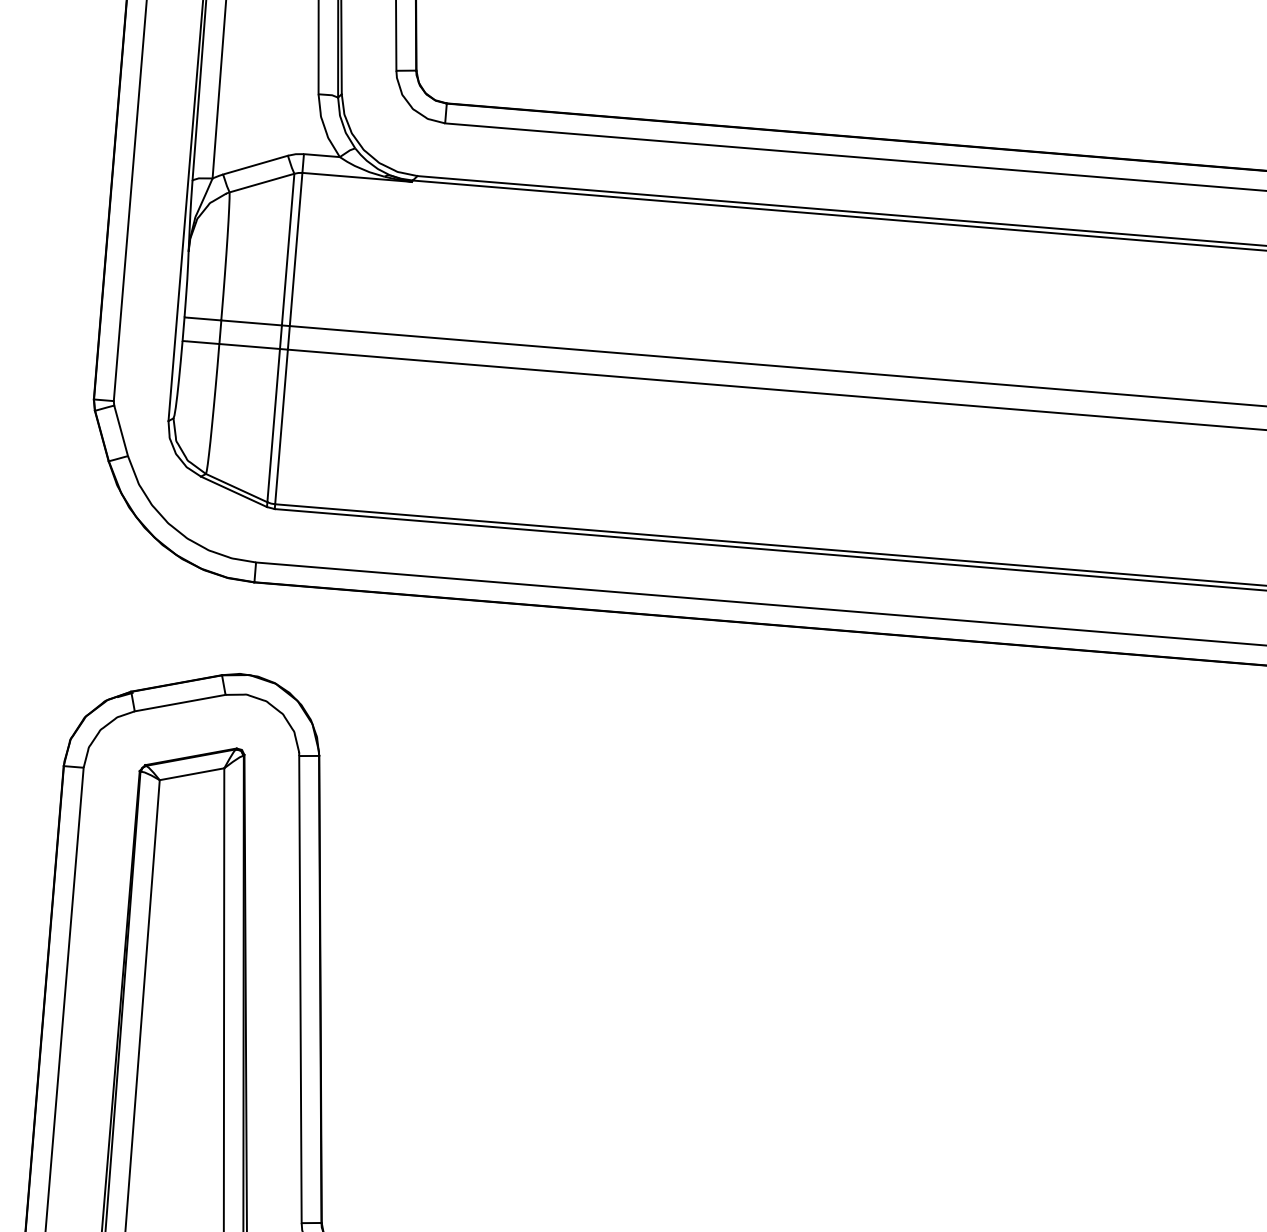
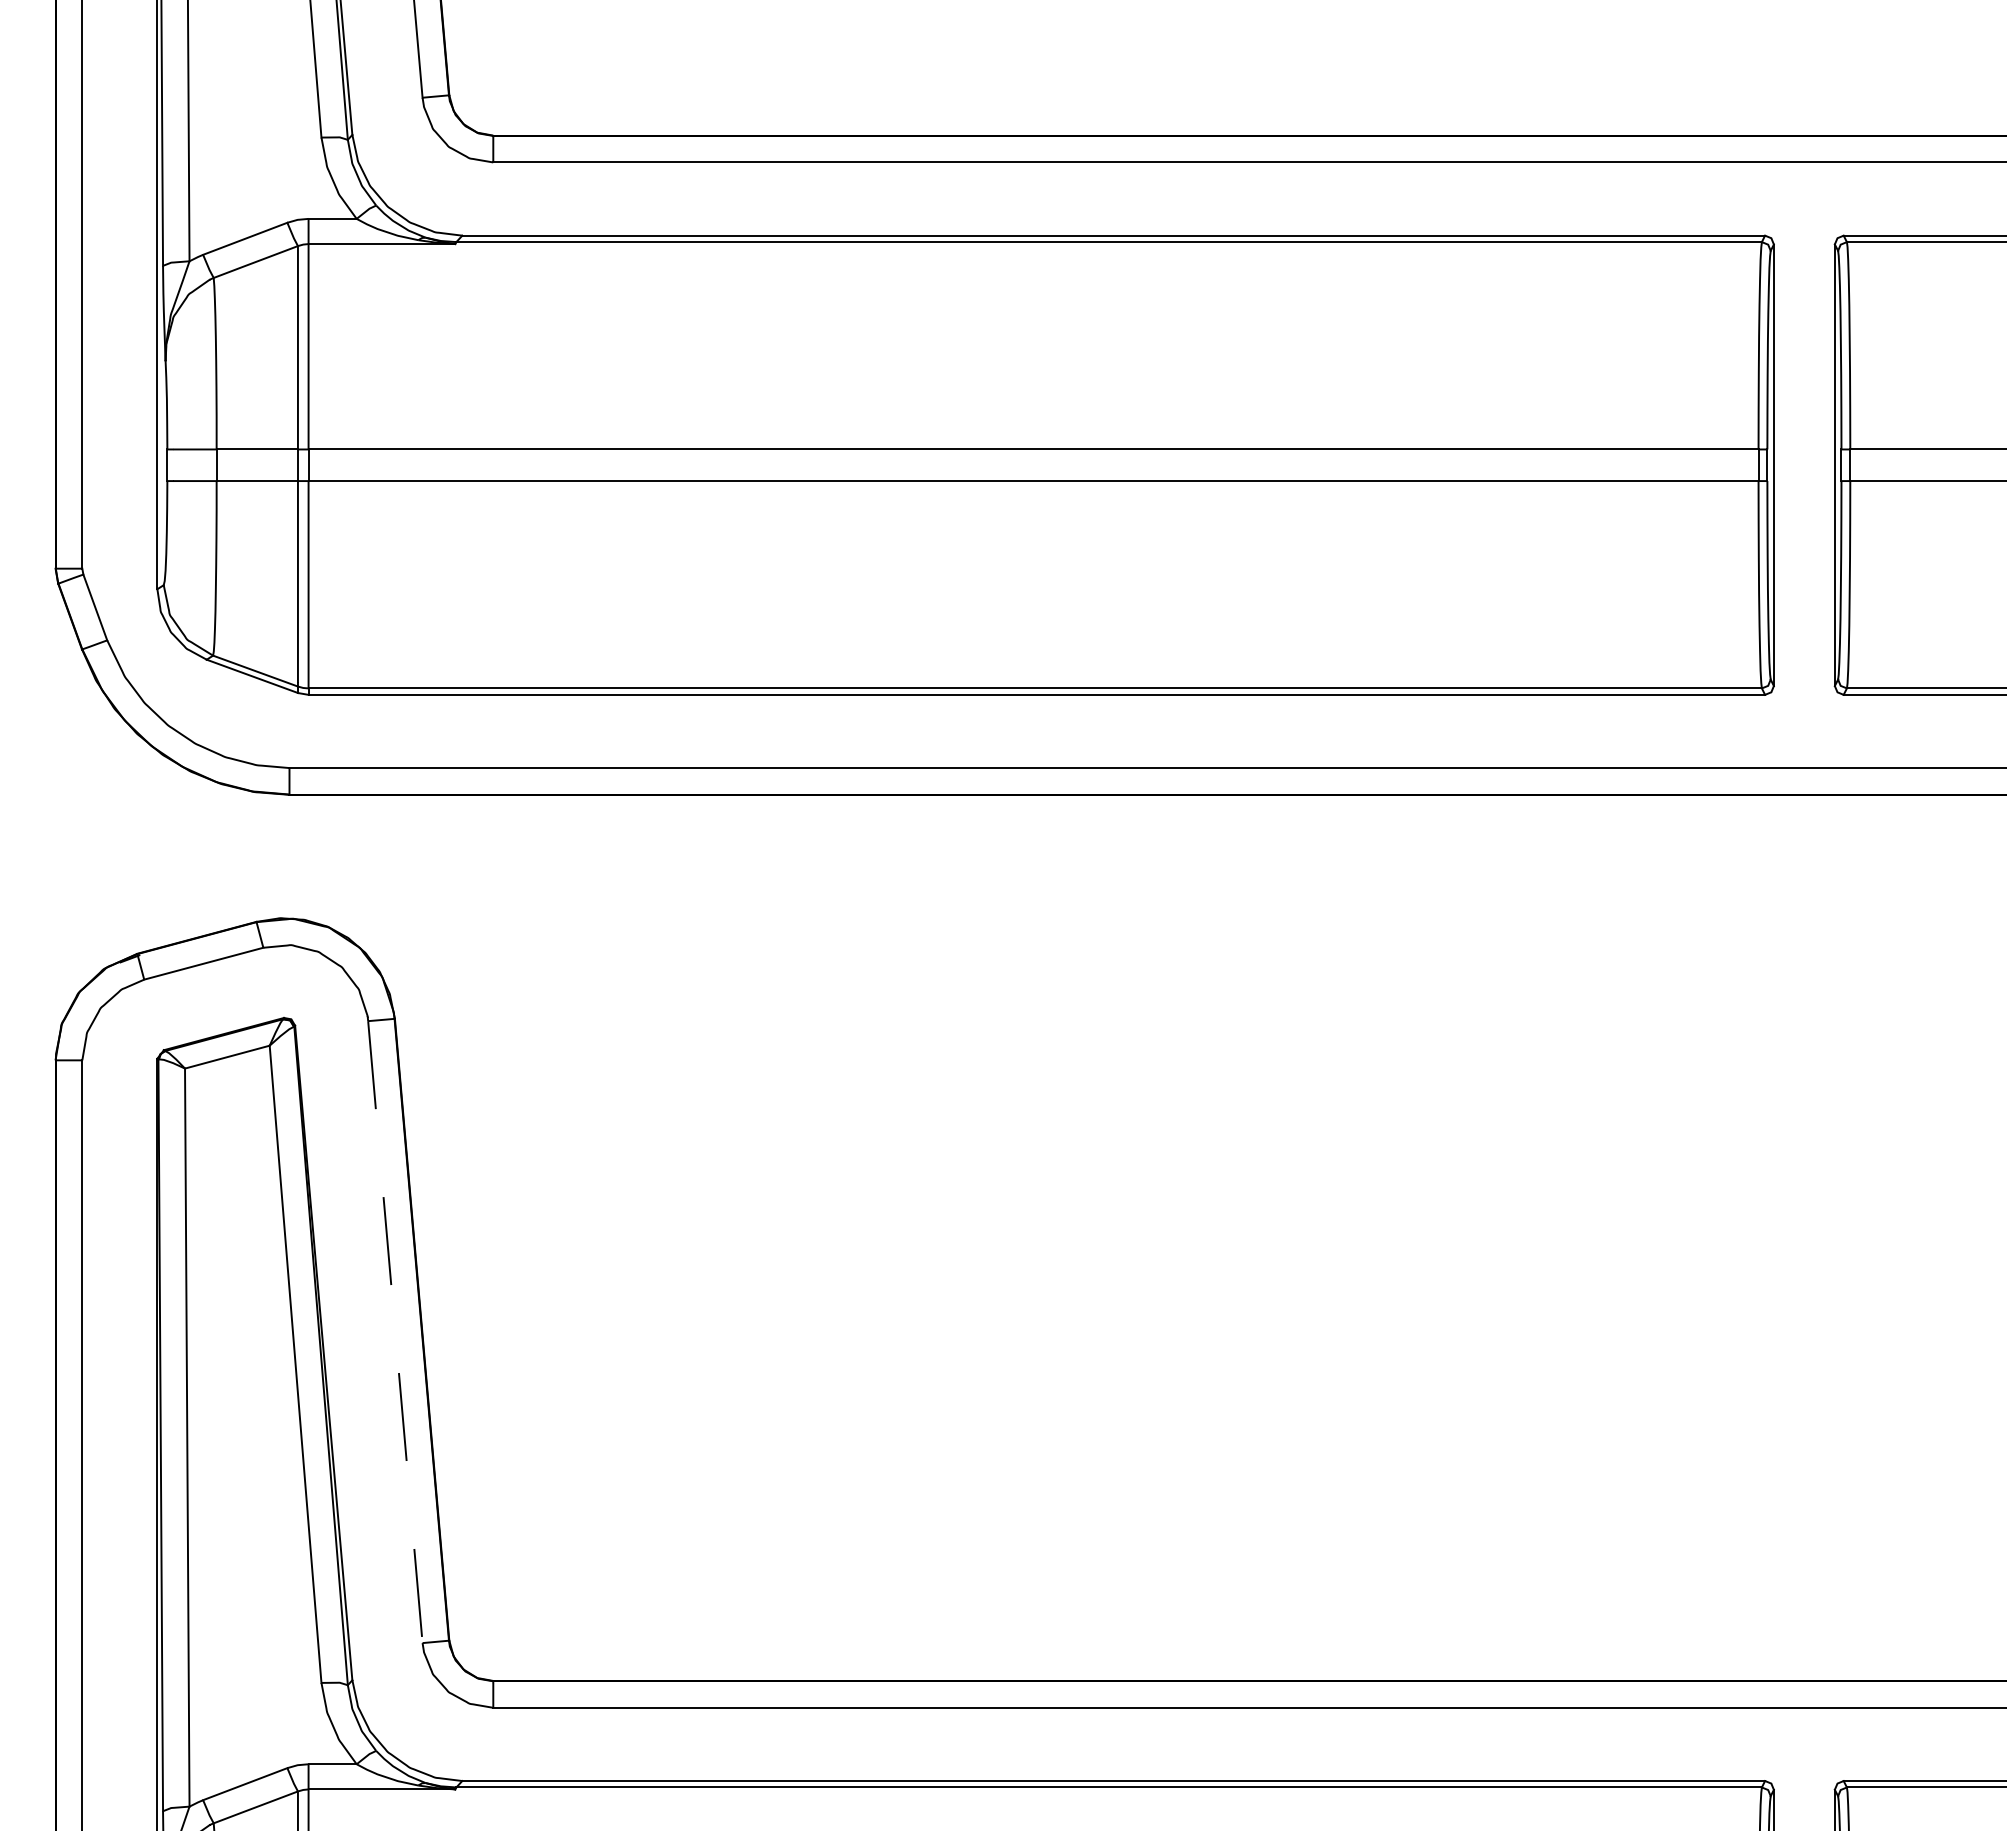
line: (300, 989) -> (395, 1332), solid -> dashed

